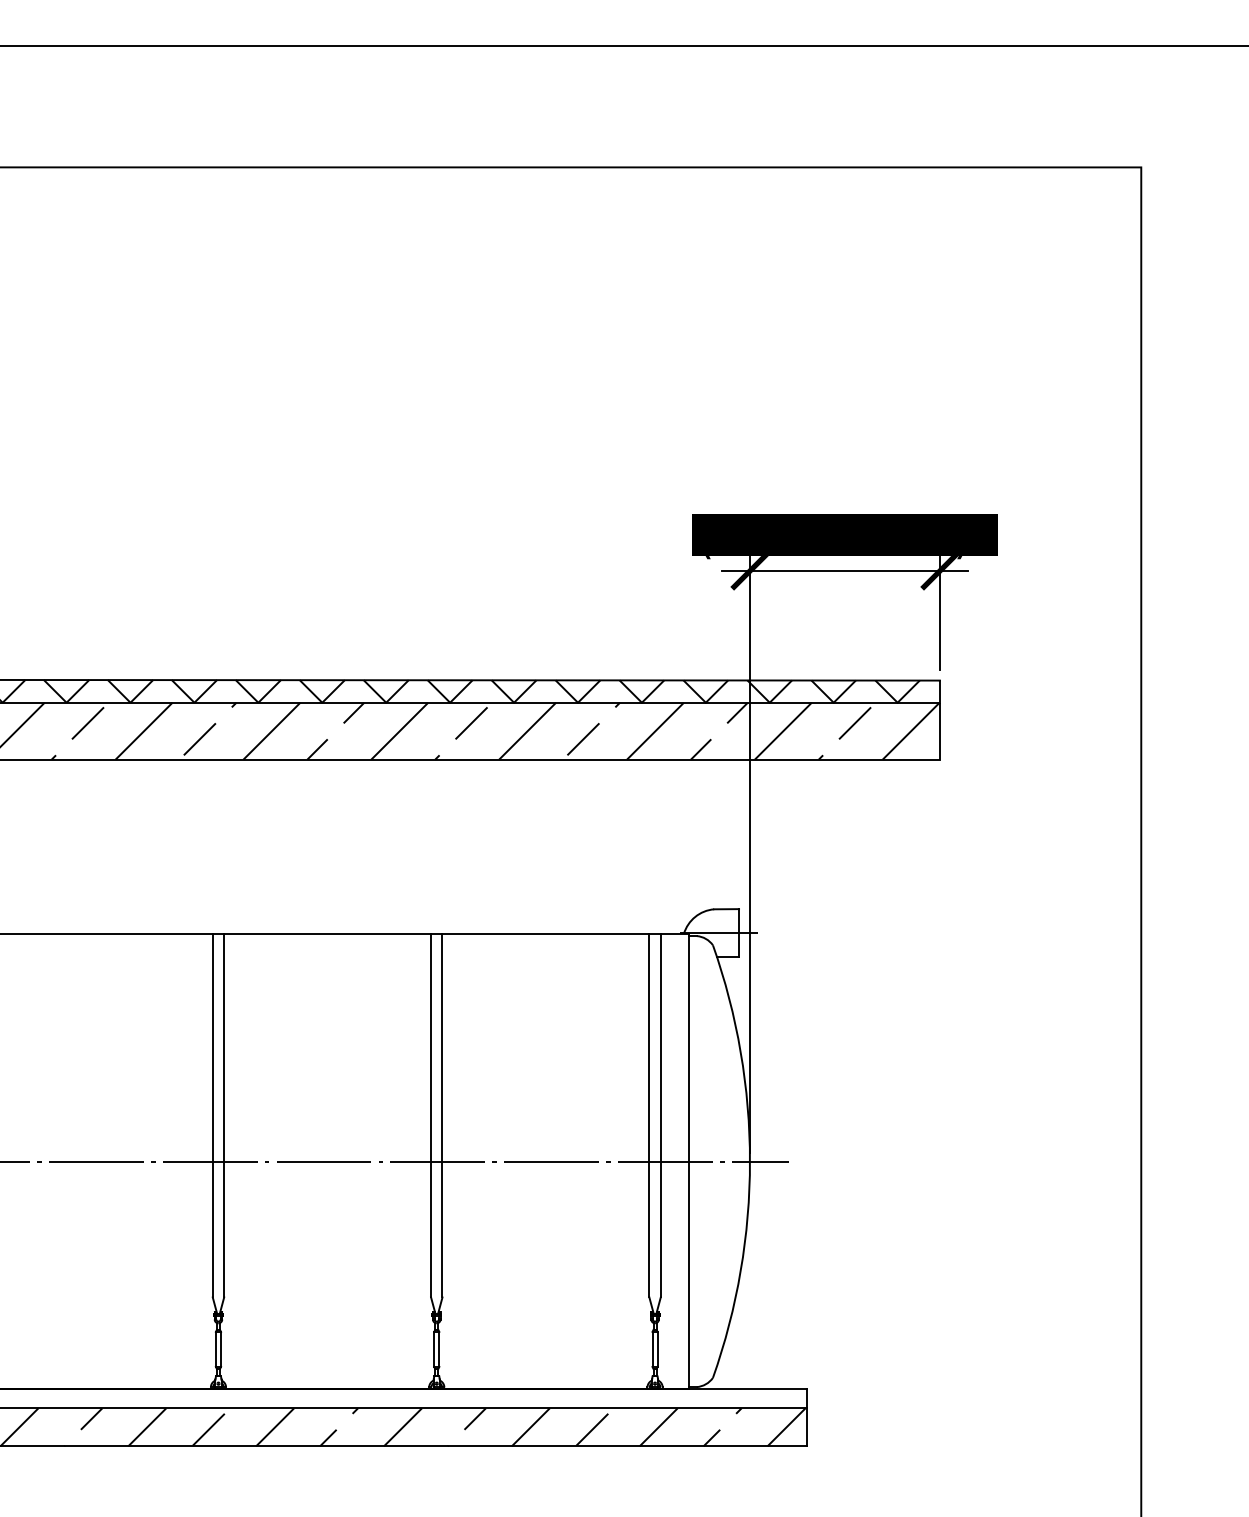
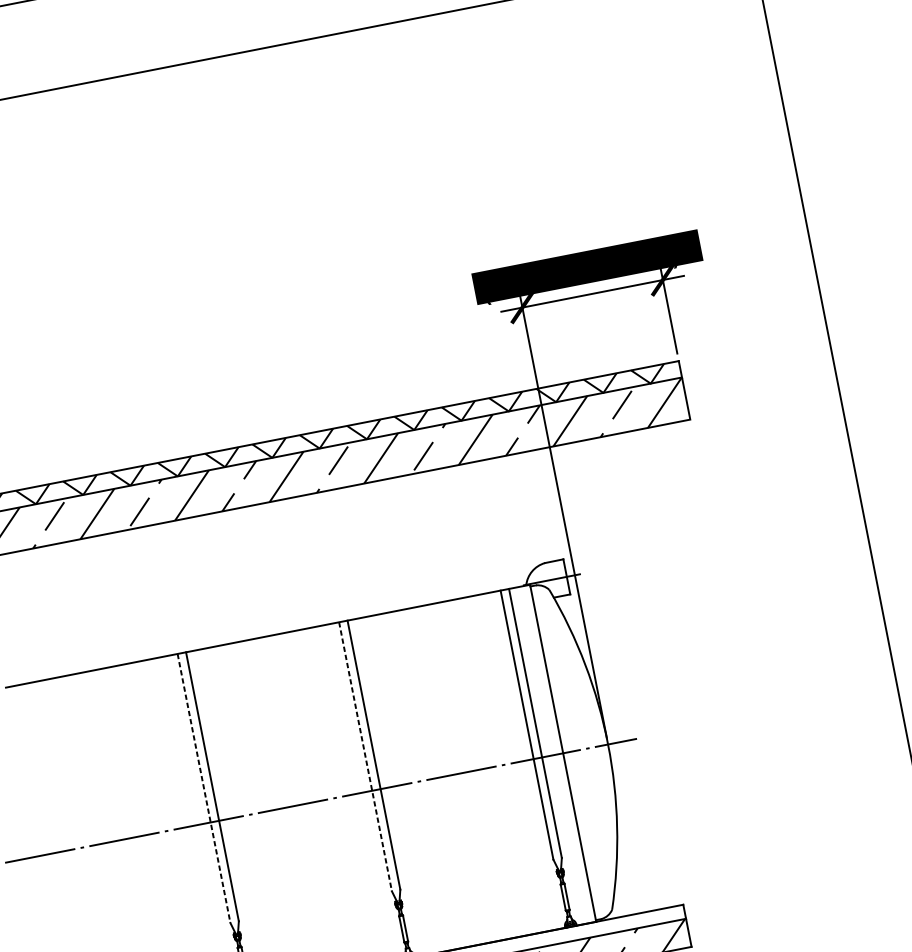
line: (212, 1115) -> (203, 788), solid -> dashed
line: (431, 1115) -> (365, 756), solid -> dashed

